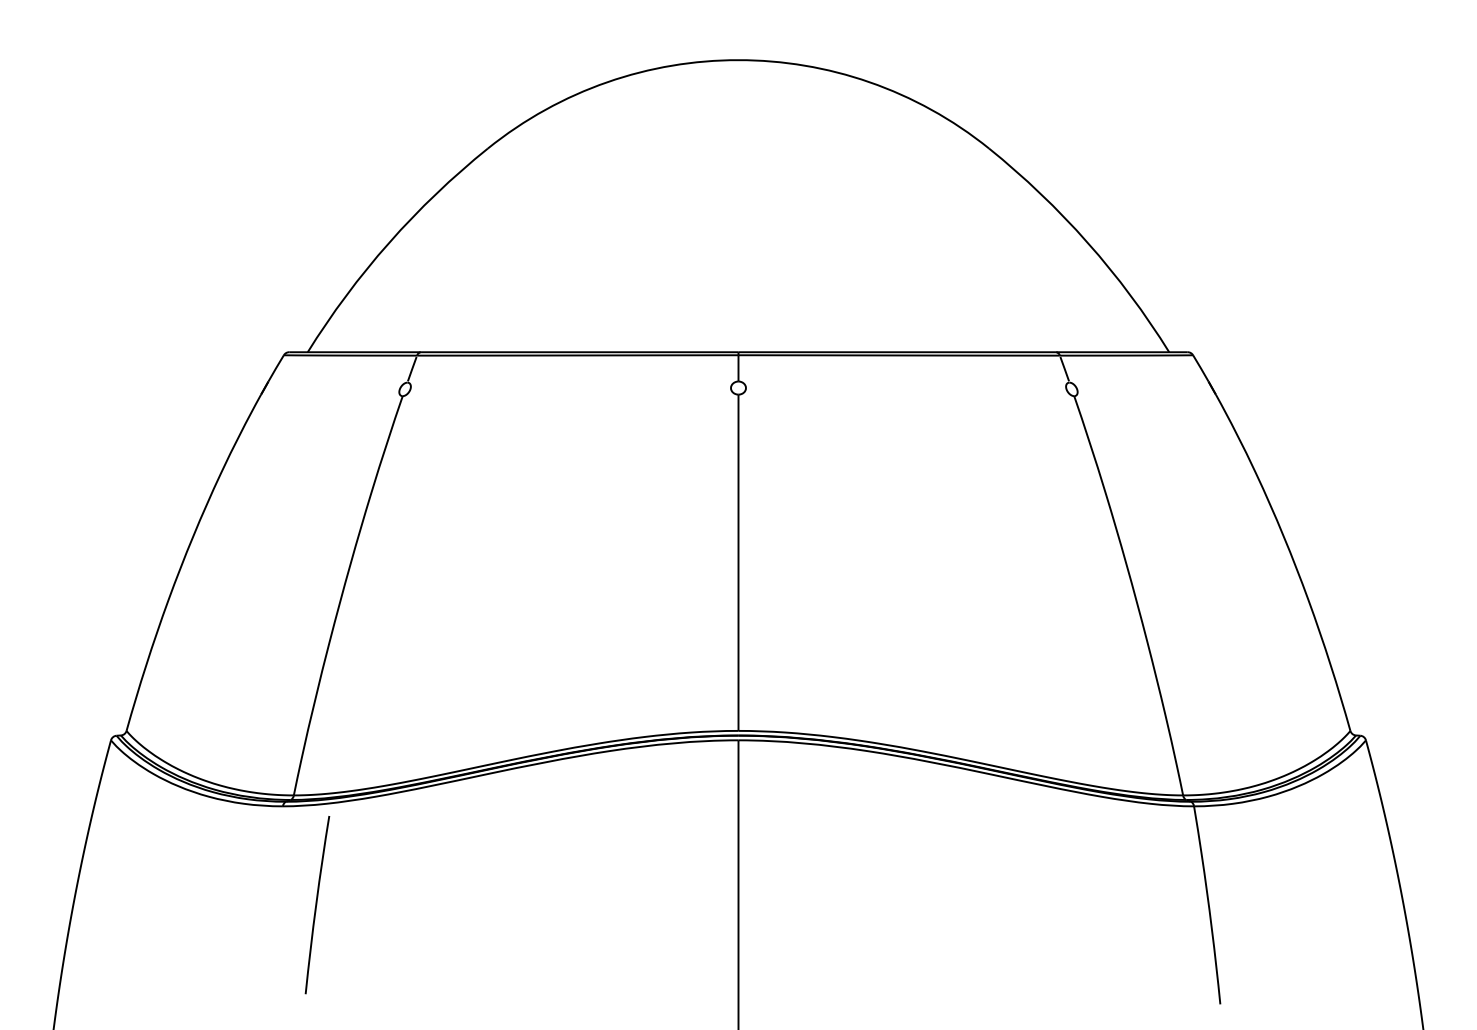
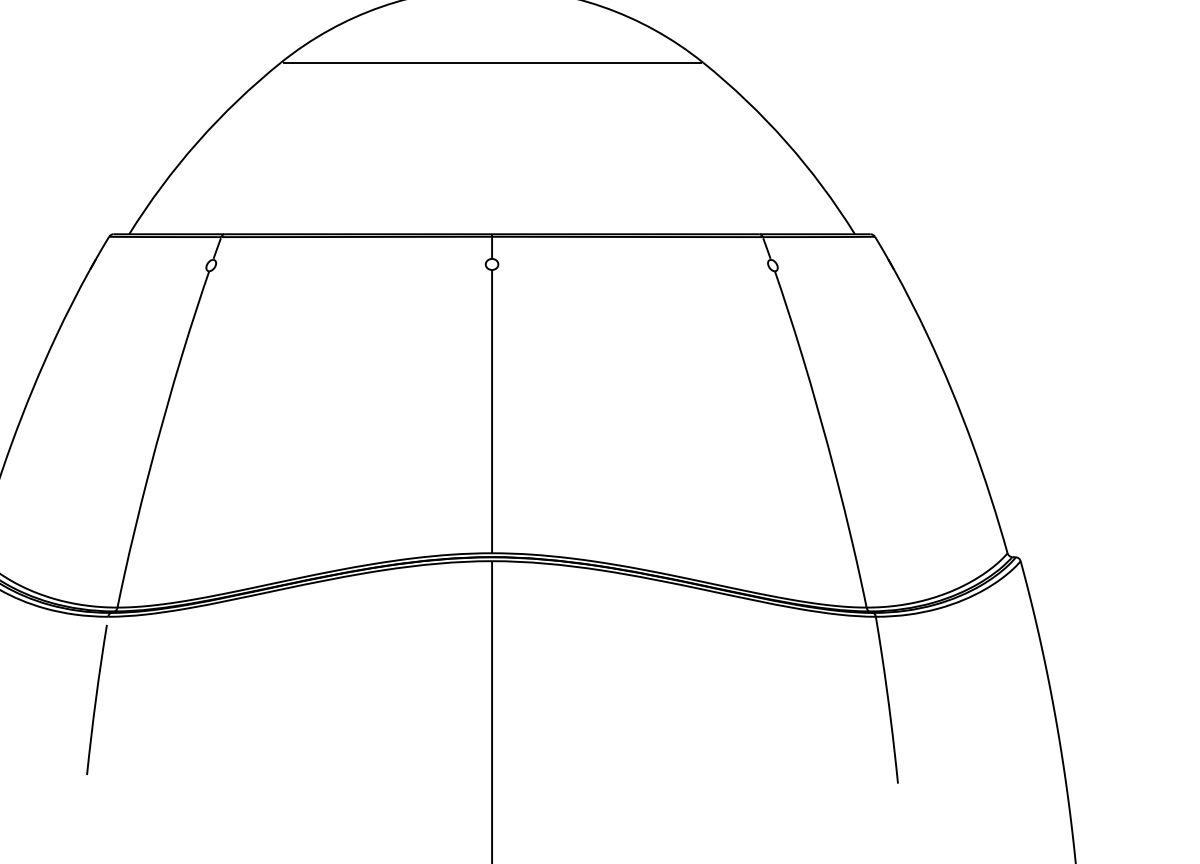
line: (738, 148) -> (492, 62), added
curve: (317, 905) -> (97, 700), moved

